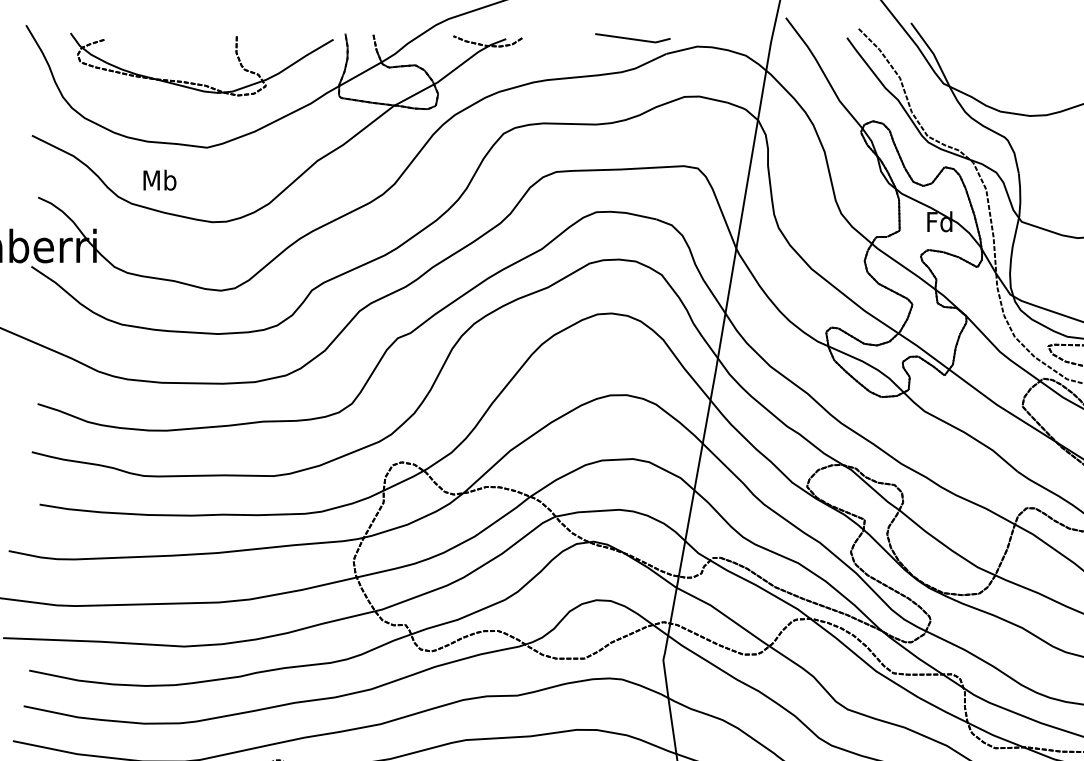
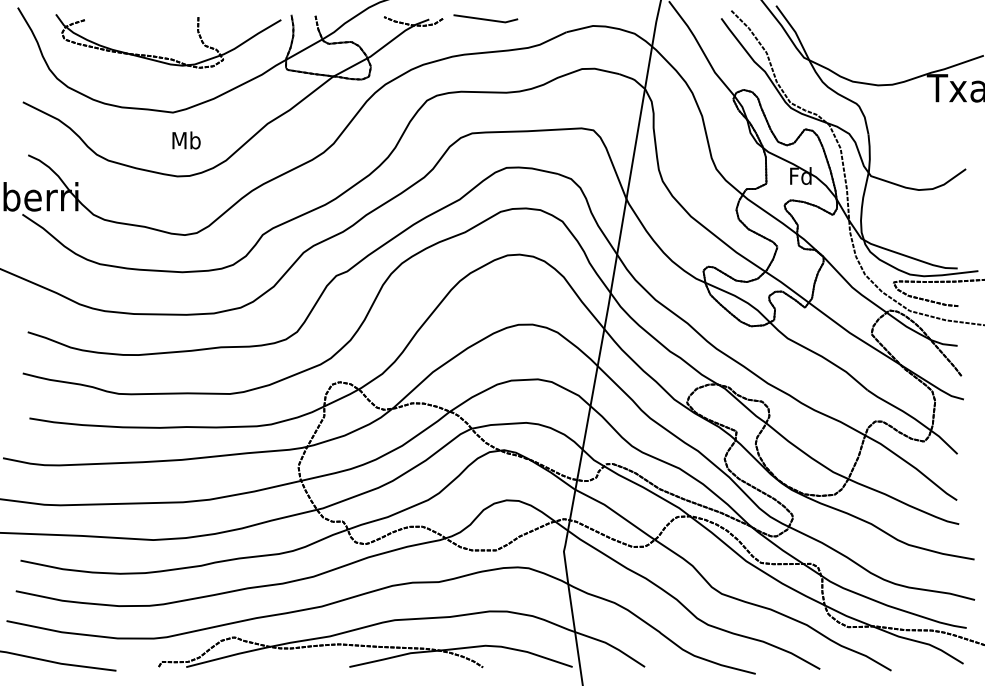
line: (632, 37) -> (485, 18), moved
text: (159, 180) -> (186, 140), moved

